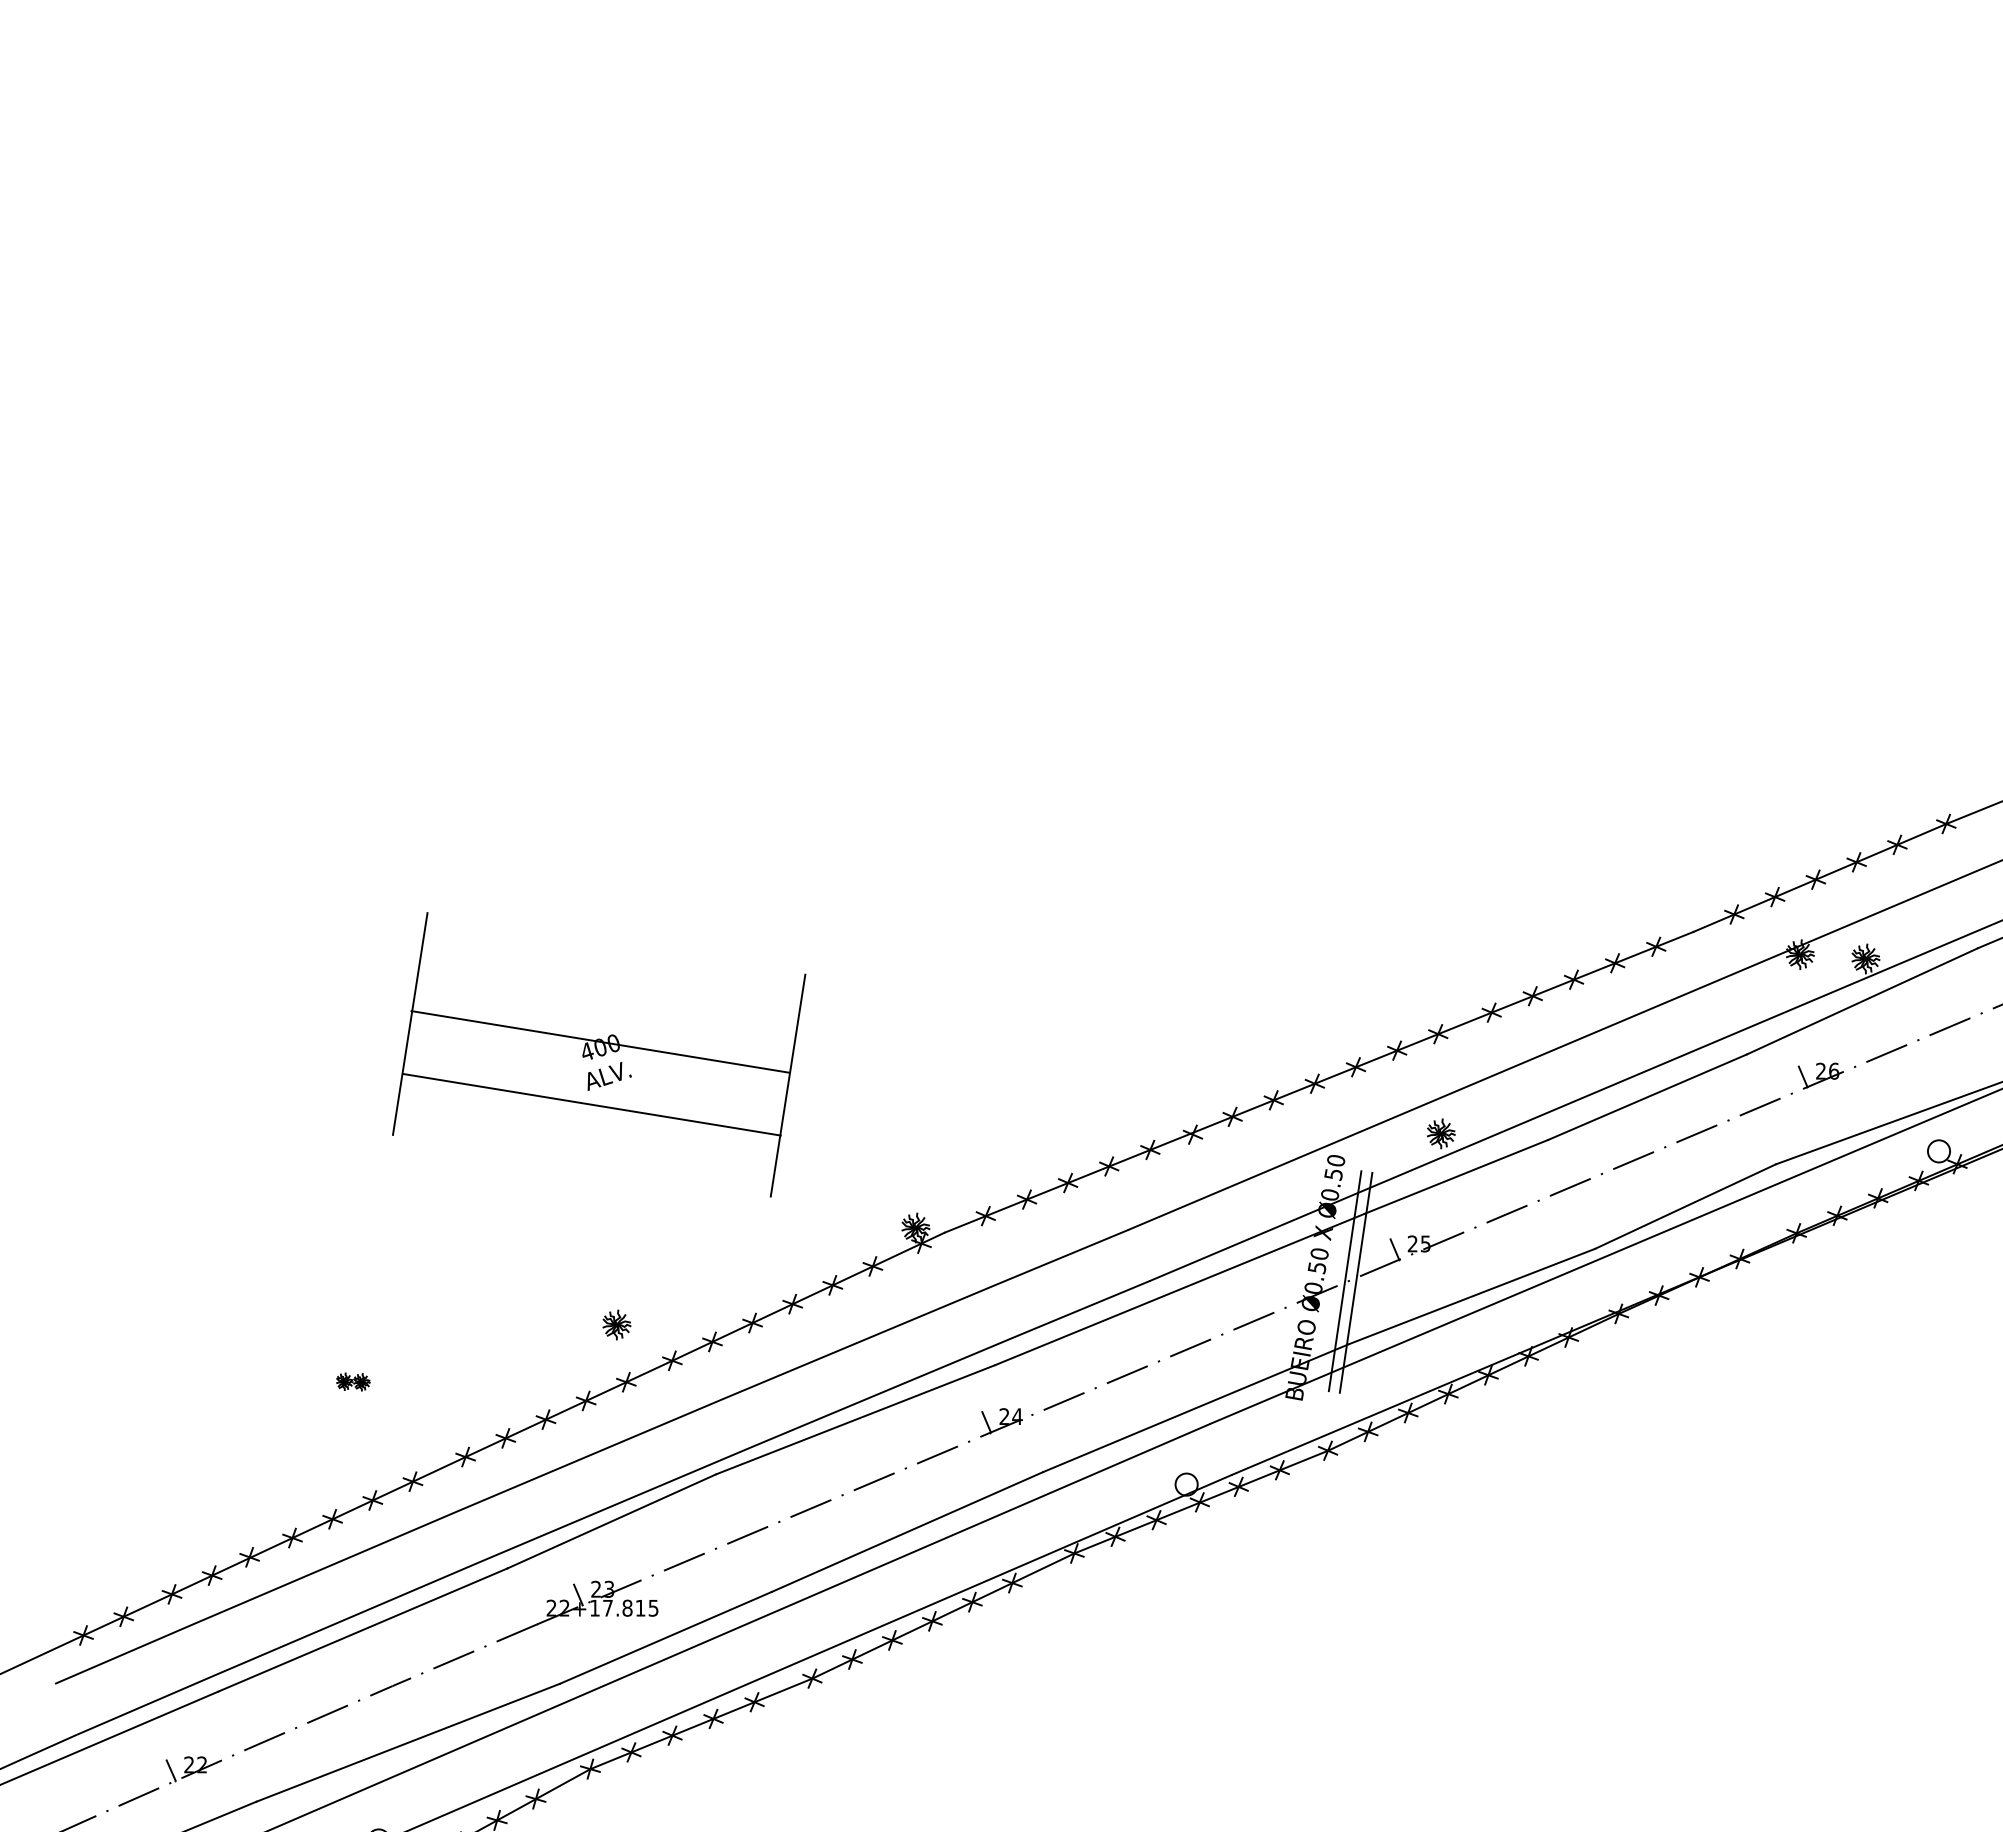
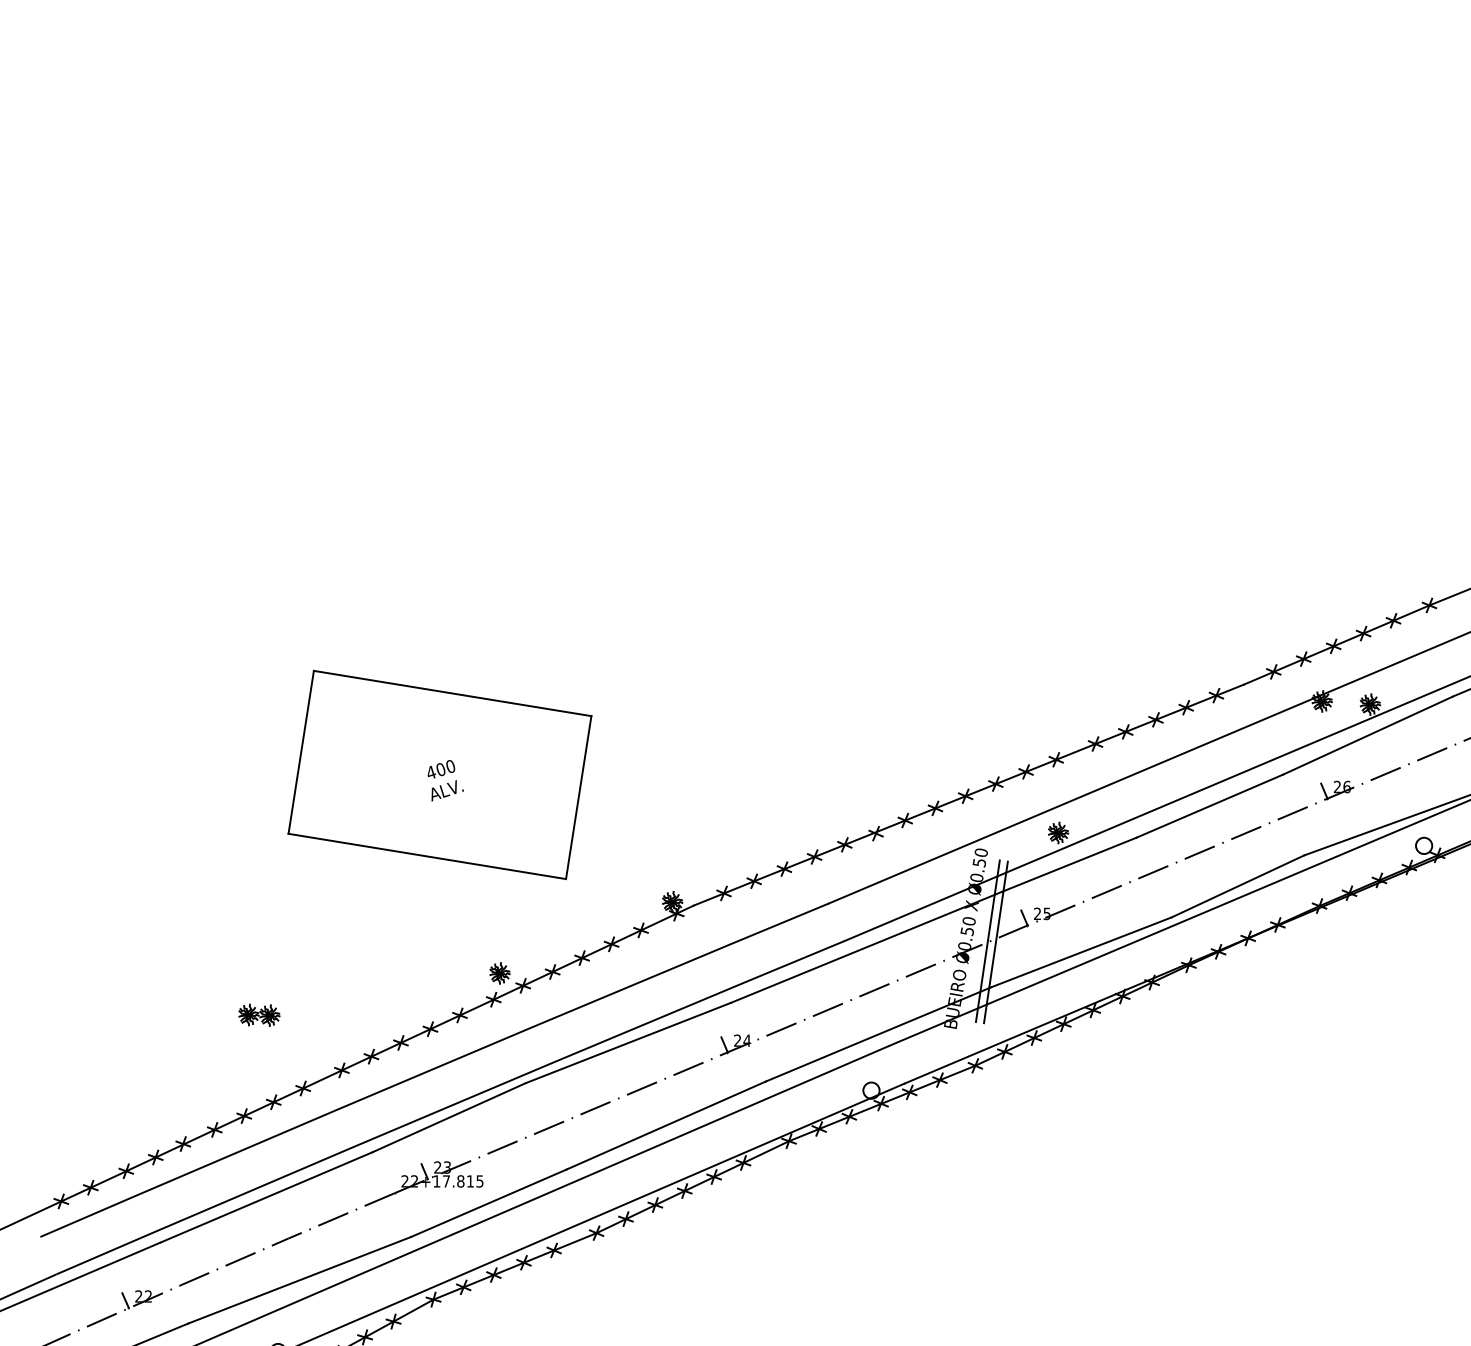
line: (600, 1041) -> (452, 693), moved
line: (591, 1104) -> (427, 856), moved
part: (616, 1324) -> (499, 973), moved
part: (353, 1381) -> (259, 1014), size x1.67

